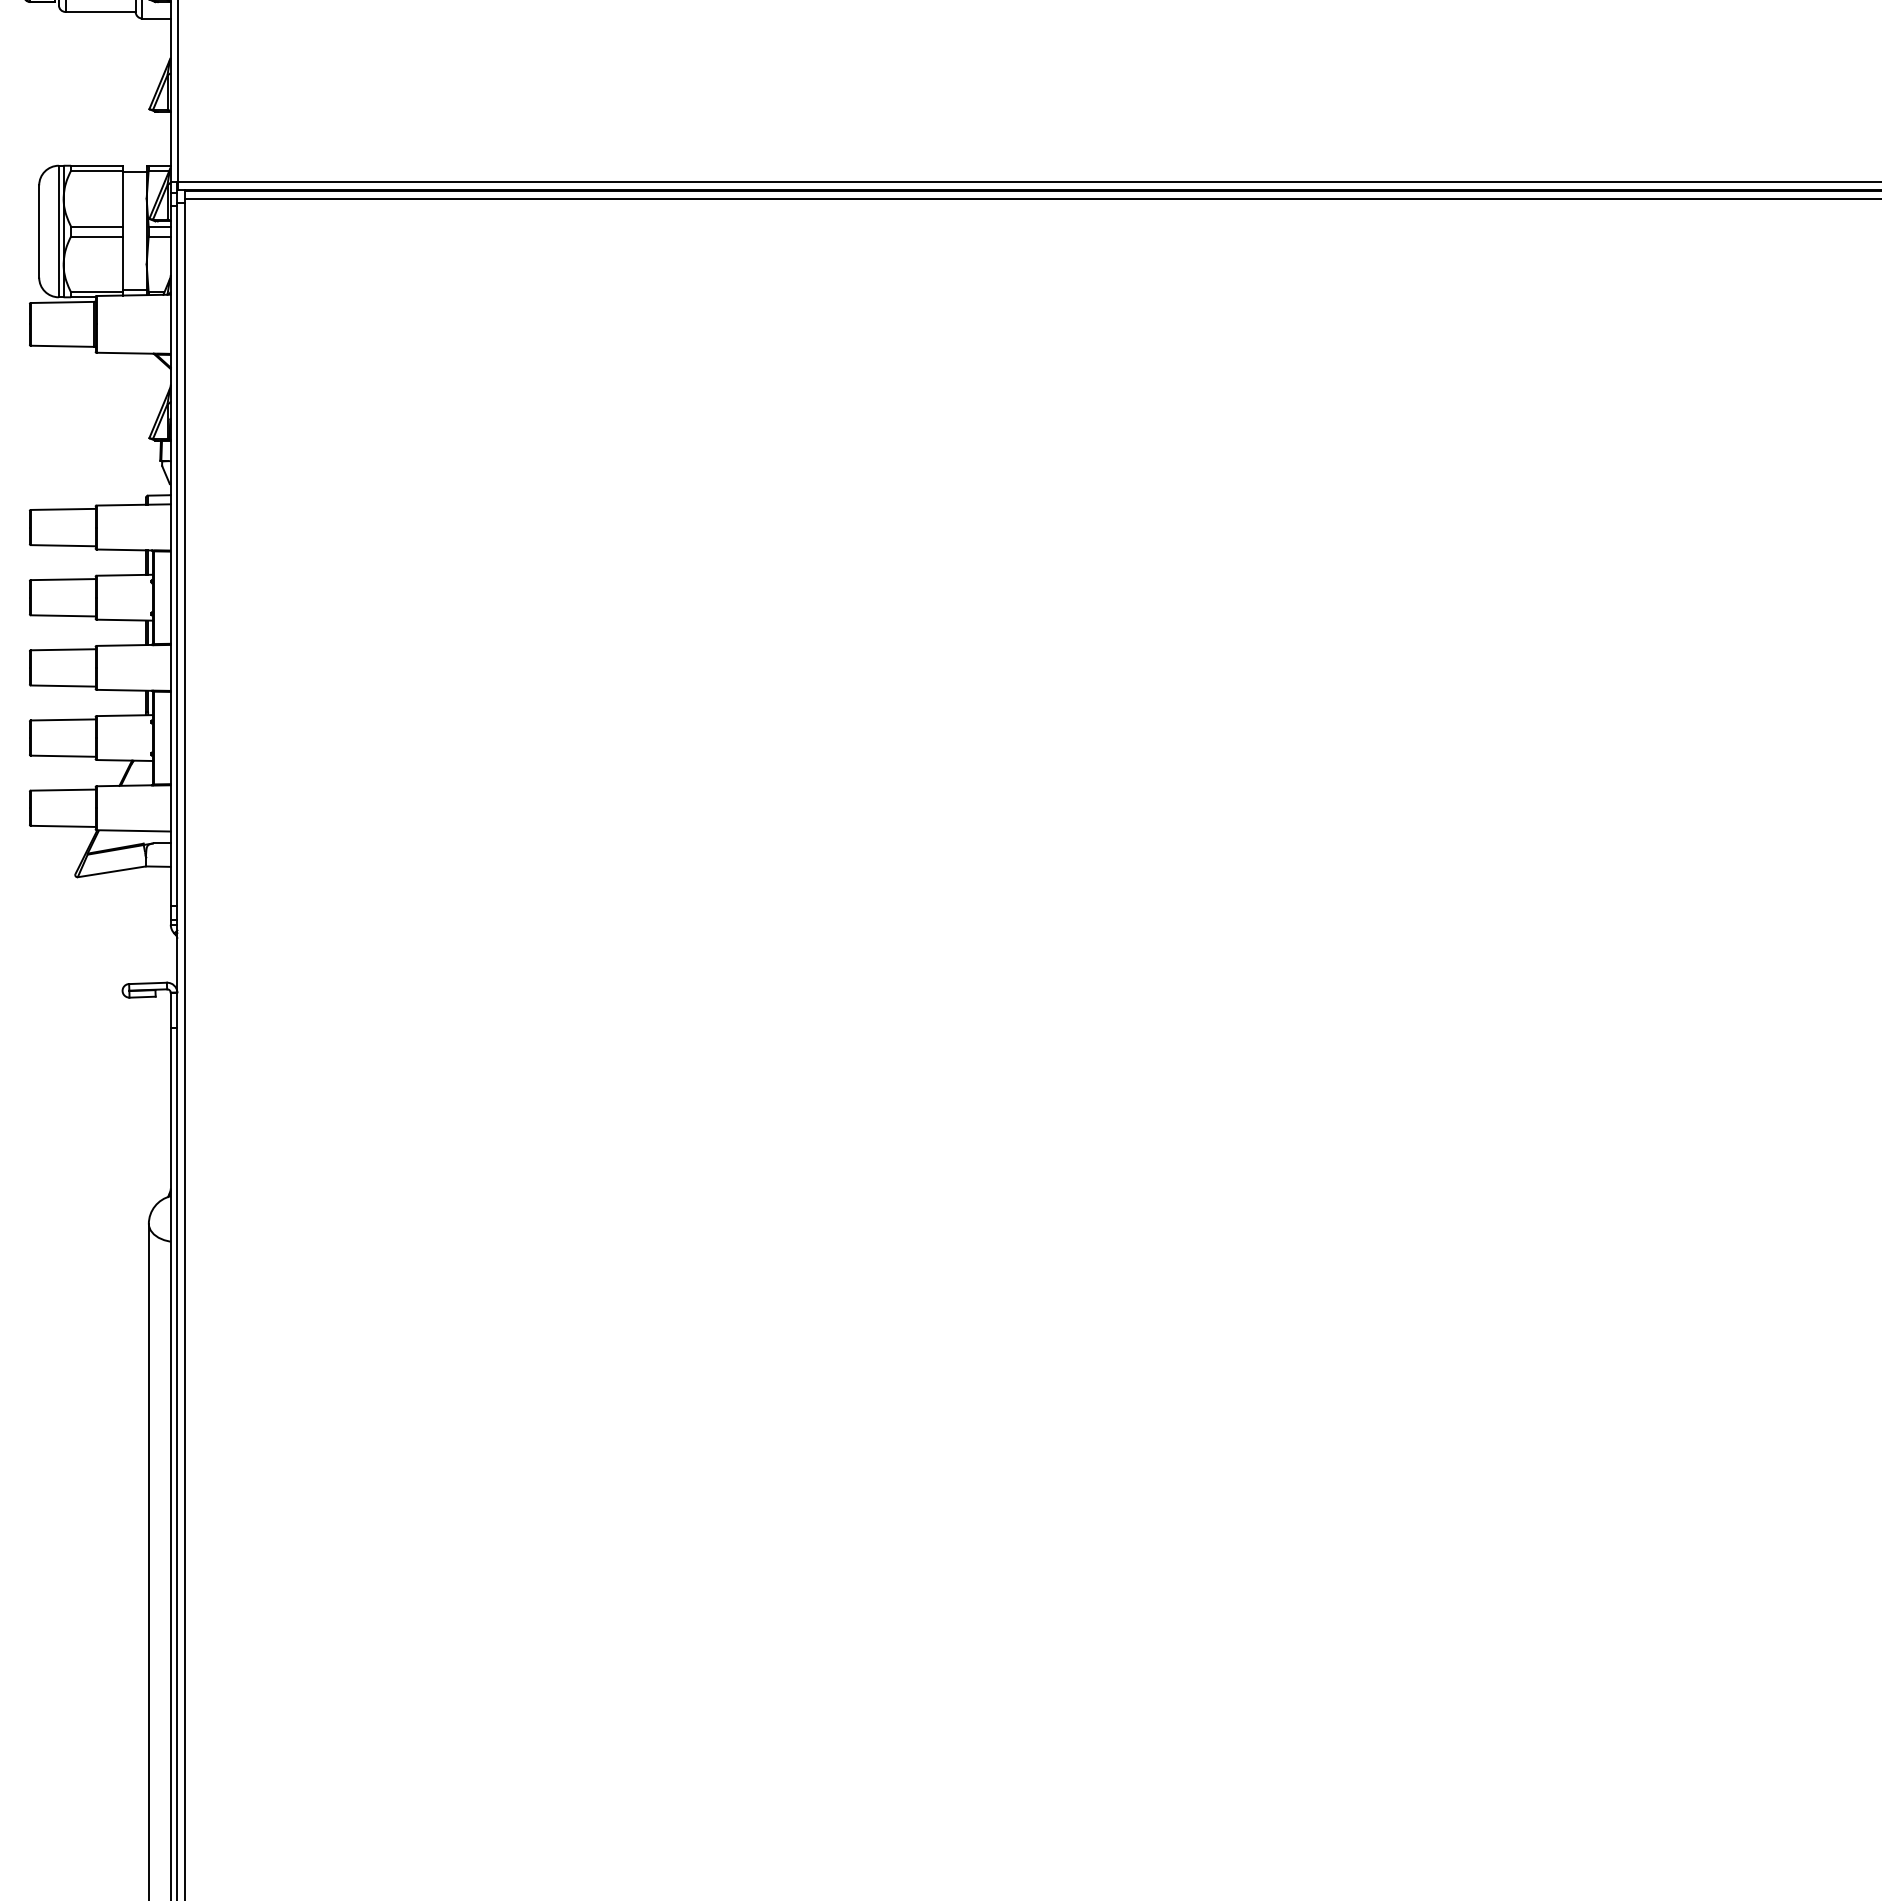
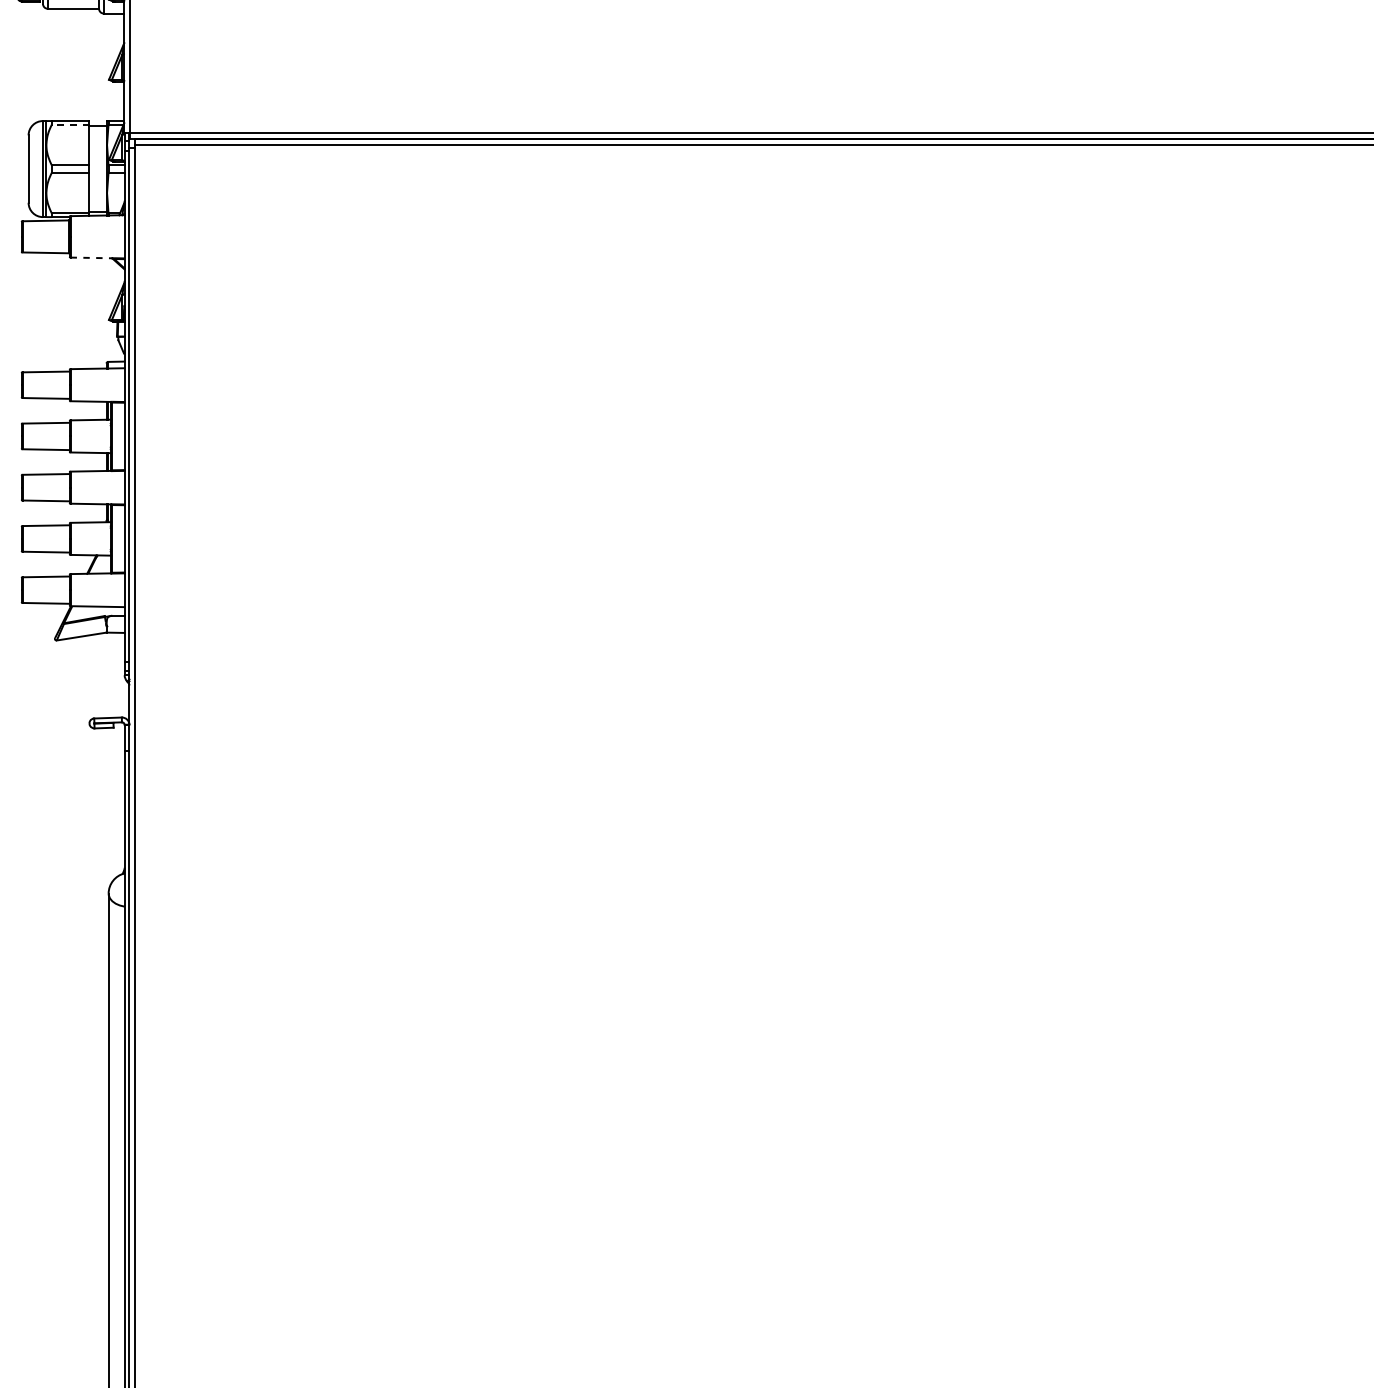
line: (96, 170) -> (70, 124), solid -> dashed
line: (125, 353) -> (91, 258), solid -> dashed

